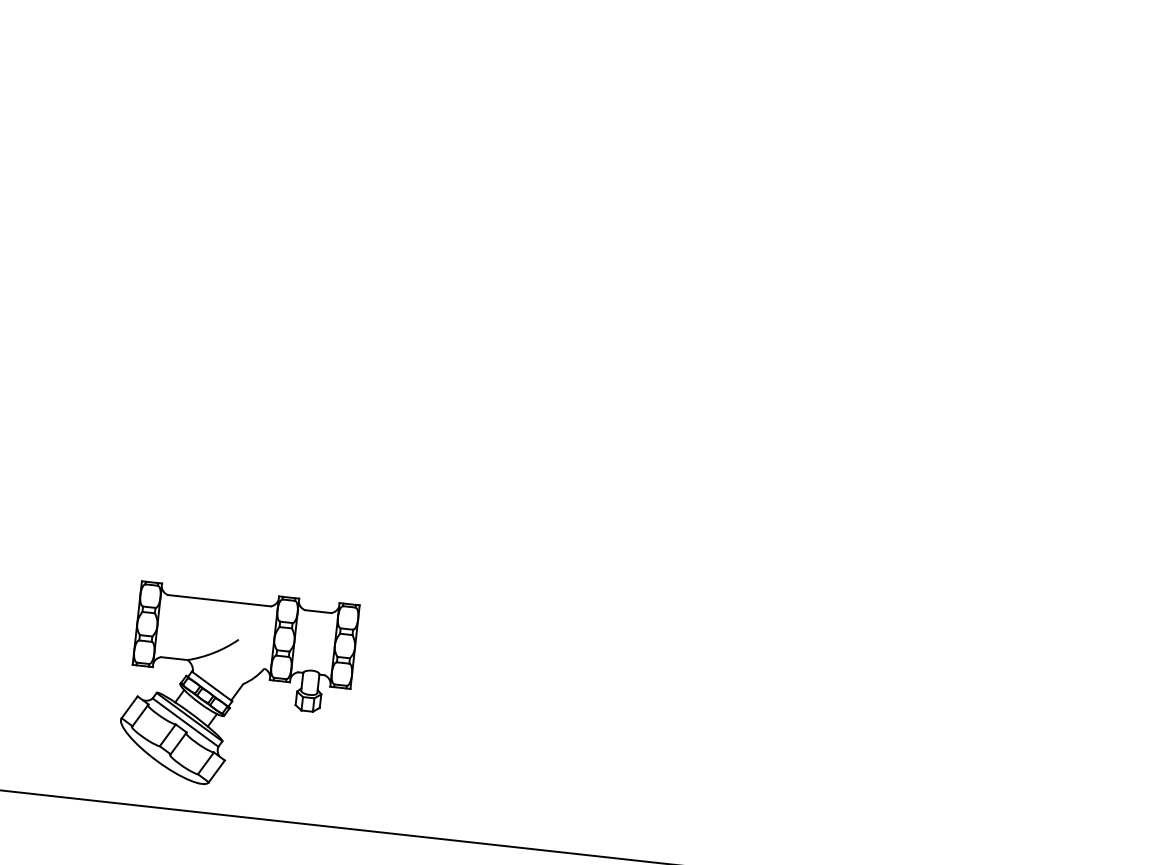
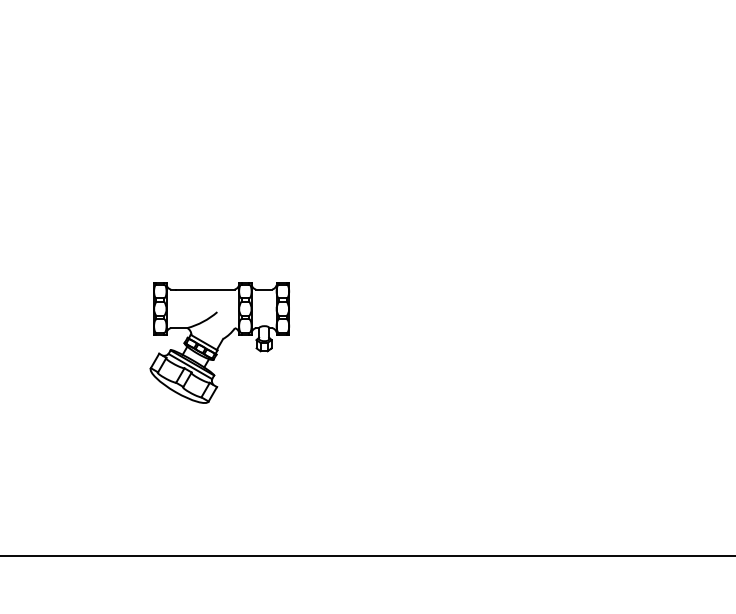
part: (236, 689) -> (219, 342), moved

